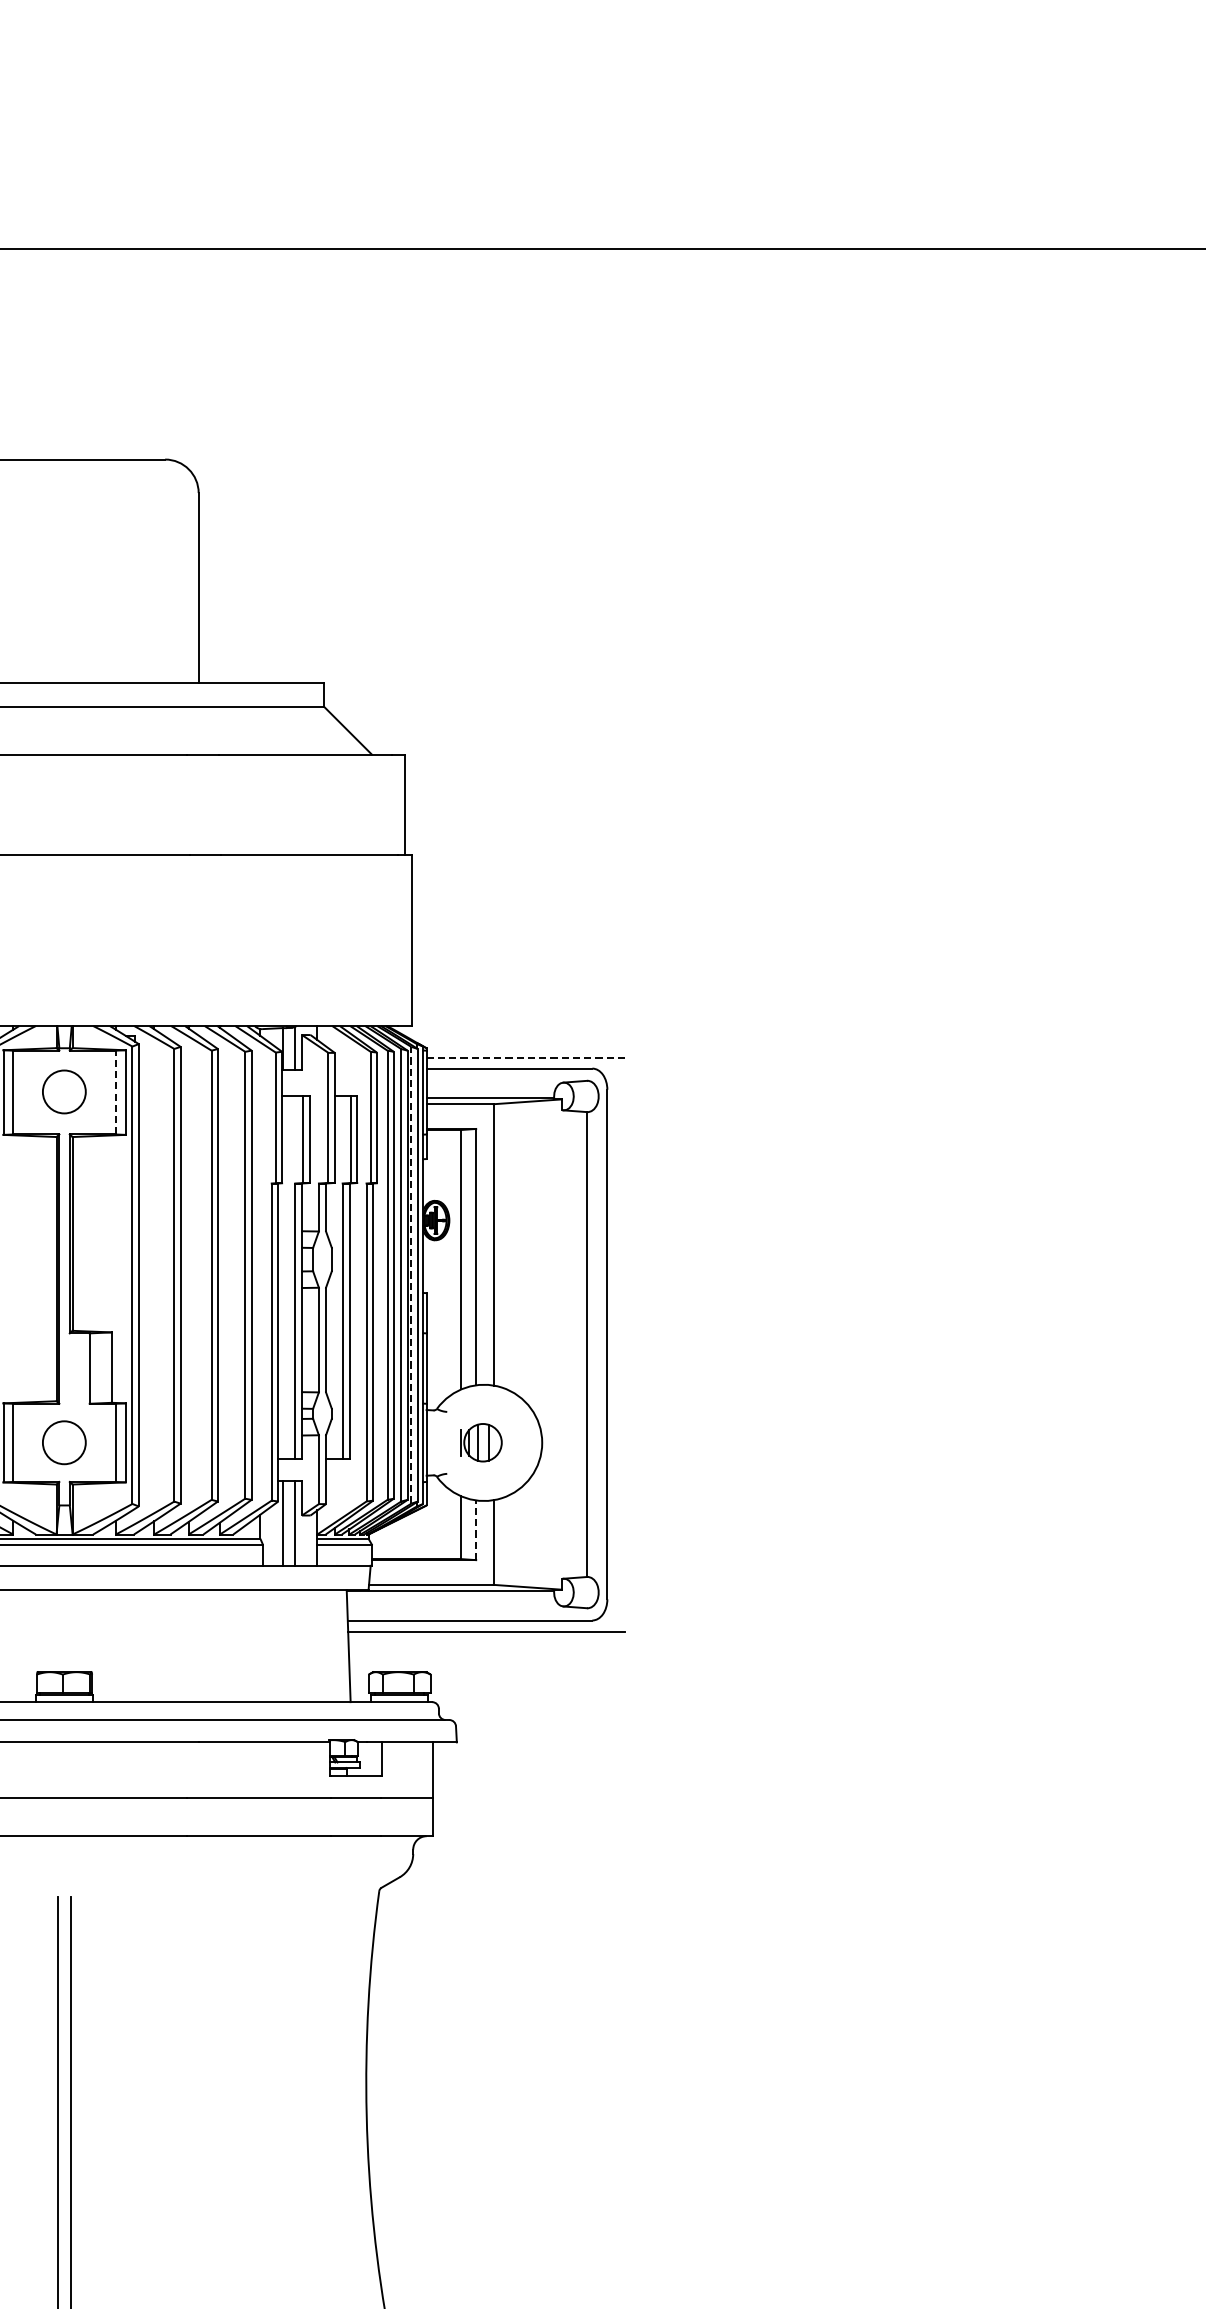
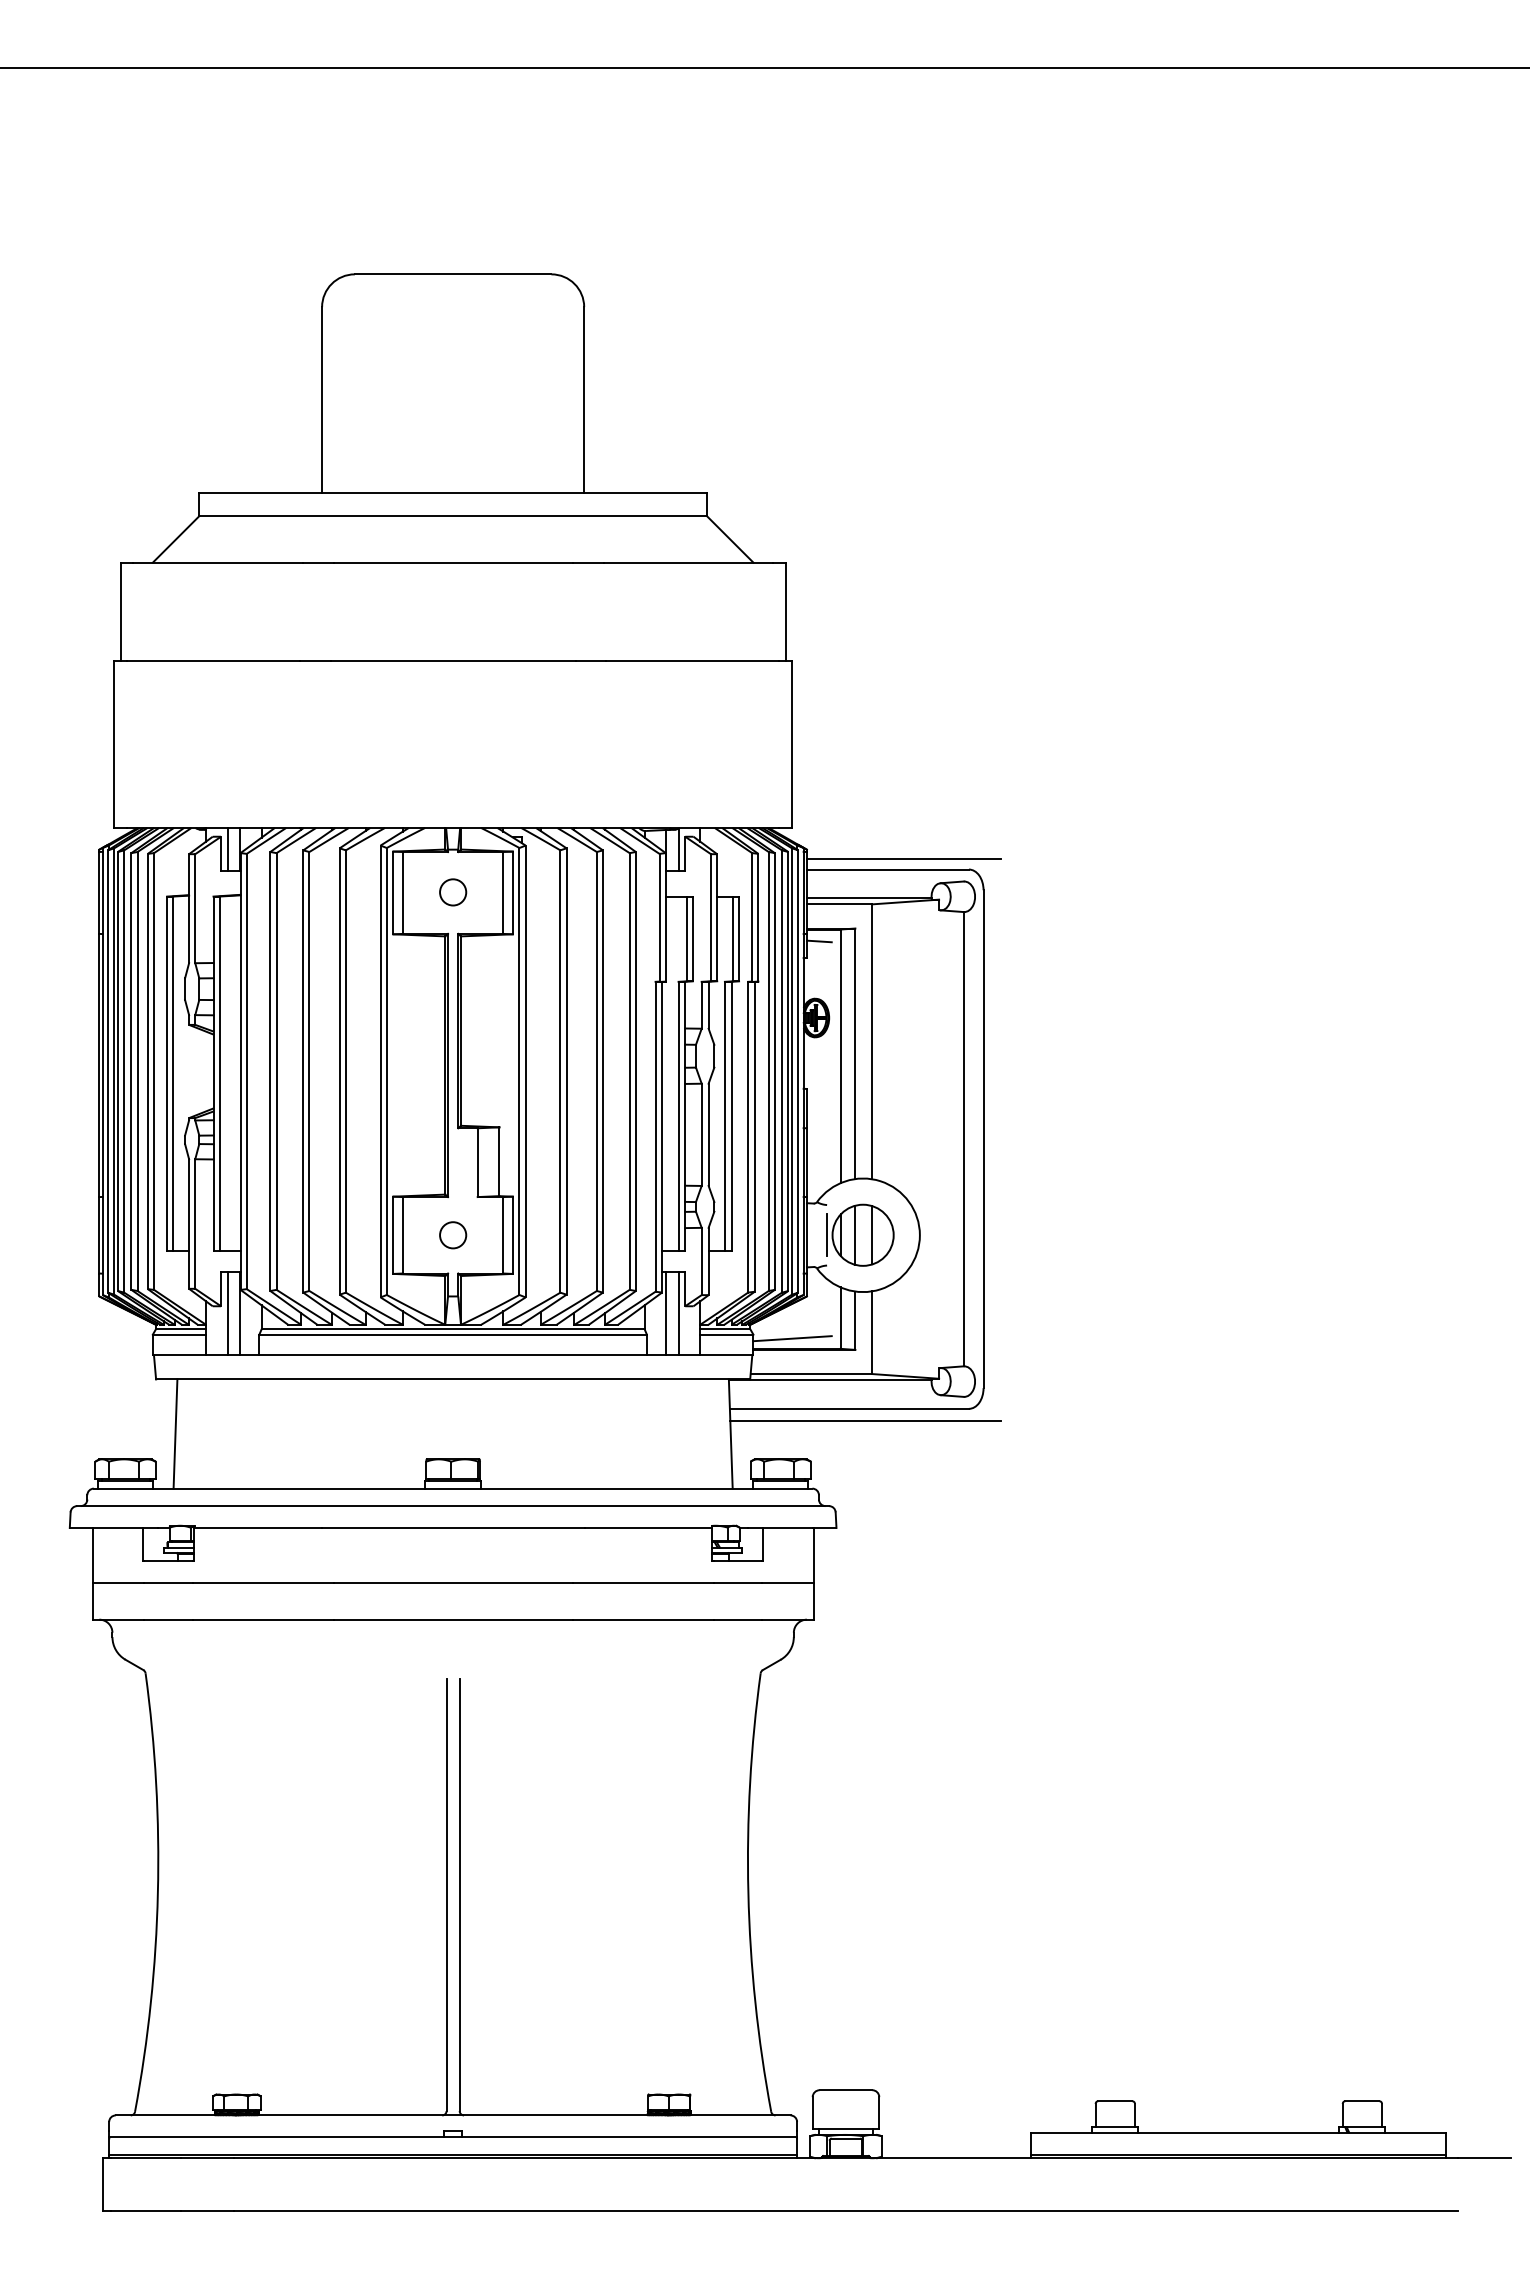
line: (525, 1057) -> (903, 858), dashed -> solid
circle: (64, 1092) -> (453, 892), size x0.62
line: (116, 1092) -> (503, 892), dashed -> solid
line: (438, 1142) -> (818, 941), added
line: (411, 1275) -> (792, 1071), dashed -> solid
part: (481, 1442) -> (860, 1234), size x1.67
circle: (64, 1443) -> (453, 1235), size x0.62
line: (476, 1530) -> (855, 1320), dashed -> solid
line: (411, 1548) -> (792, 1338), added

